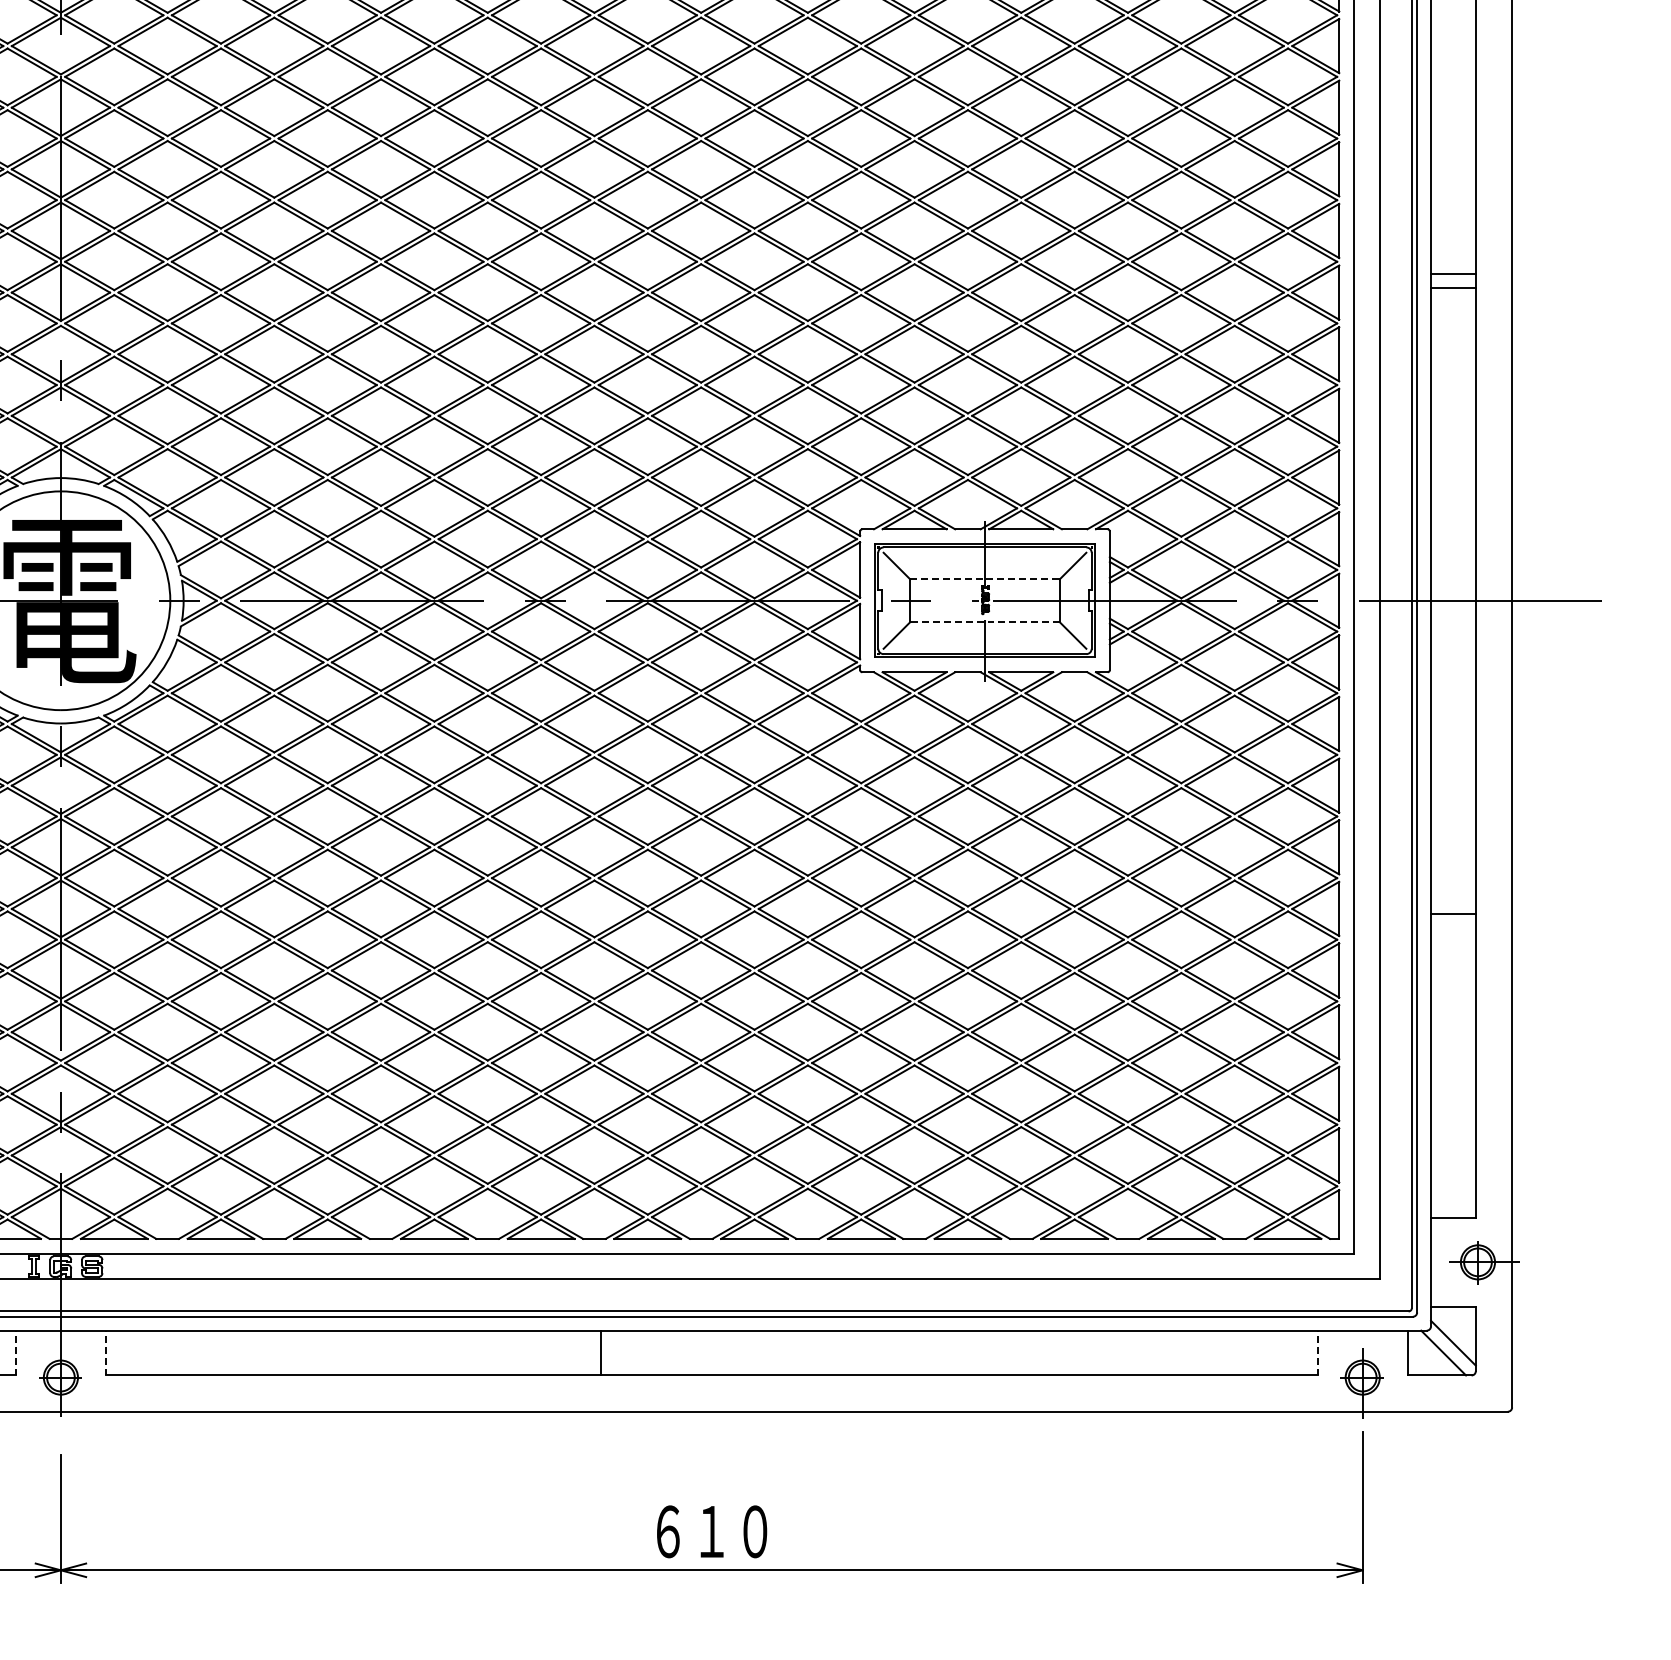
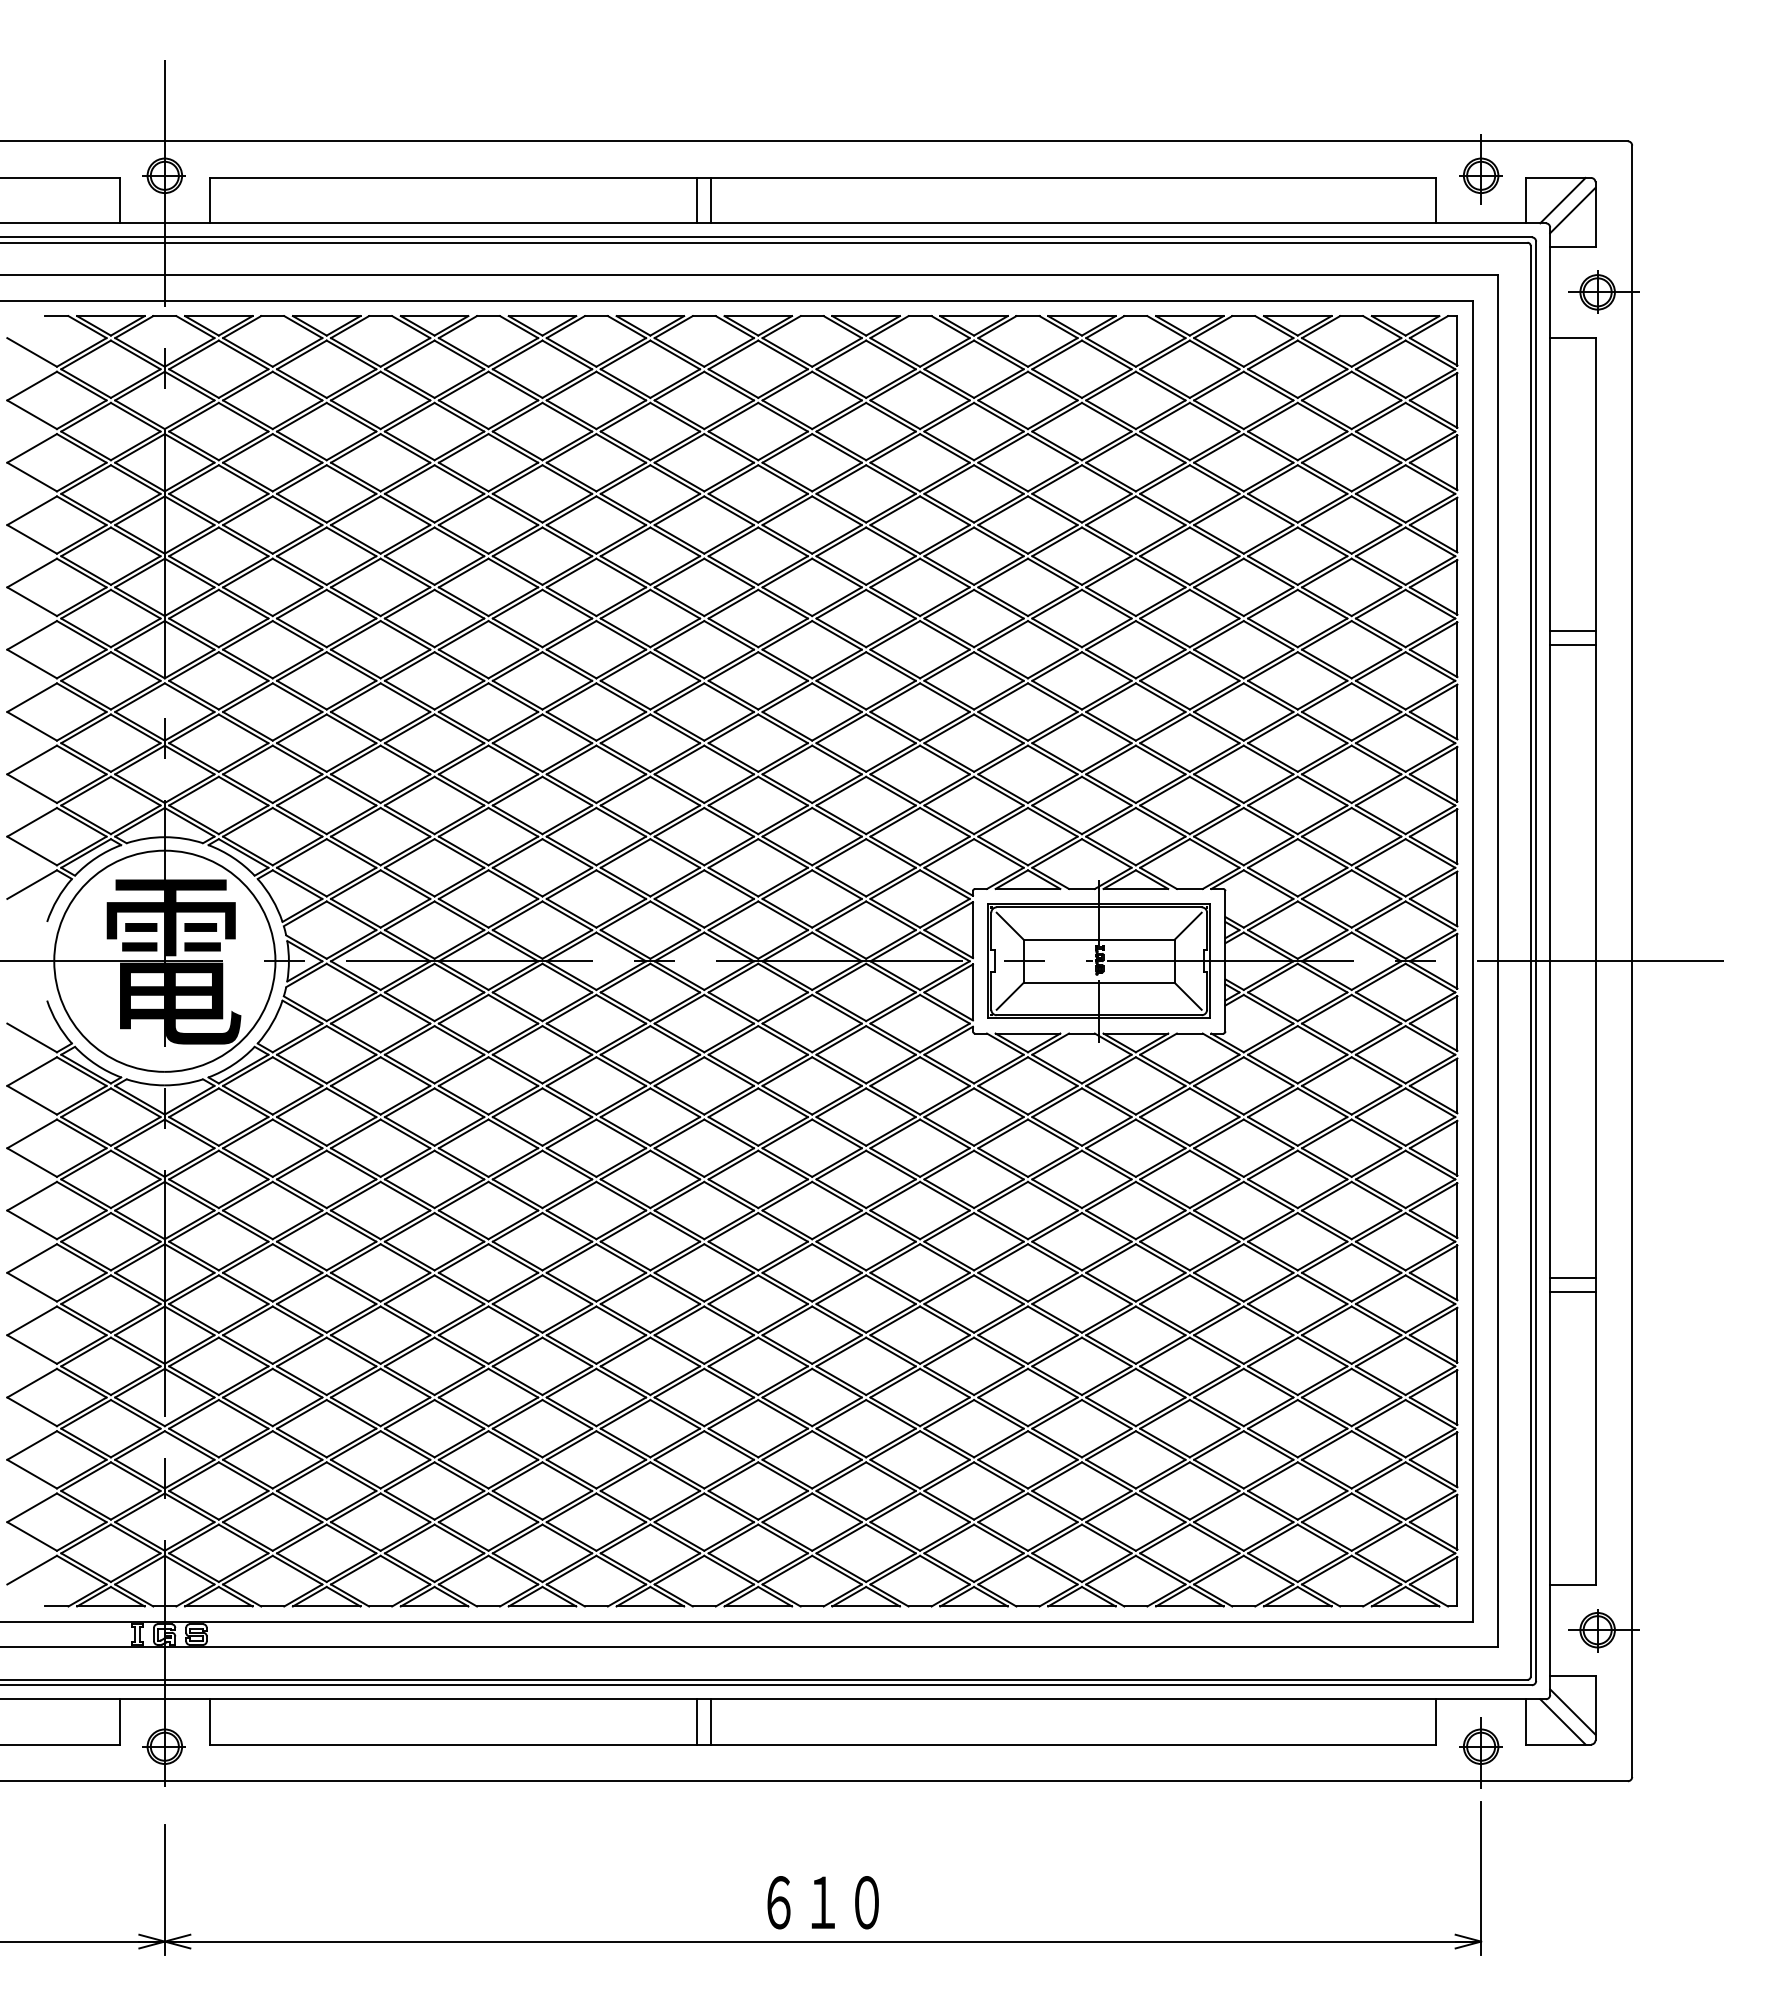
line: (985, 579) -> (1099, 939), dashed -> solid
line: (985, 621) -> (1099, 982), dashed -> solid
line: (1453, 927) -> (1572, 1291), added
line: (16, 1352) -> (119, 1721), dashed -> solid
line: (106, 1352) -> (210, 1721), dashed -> solid
line: (587, 1352) -> (697, 1721), added
line: (1317, 1352) -> (1435, 1721), dashed -> solid

